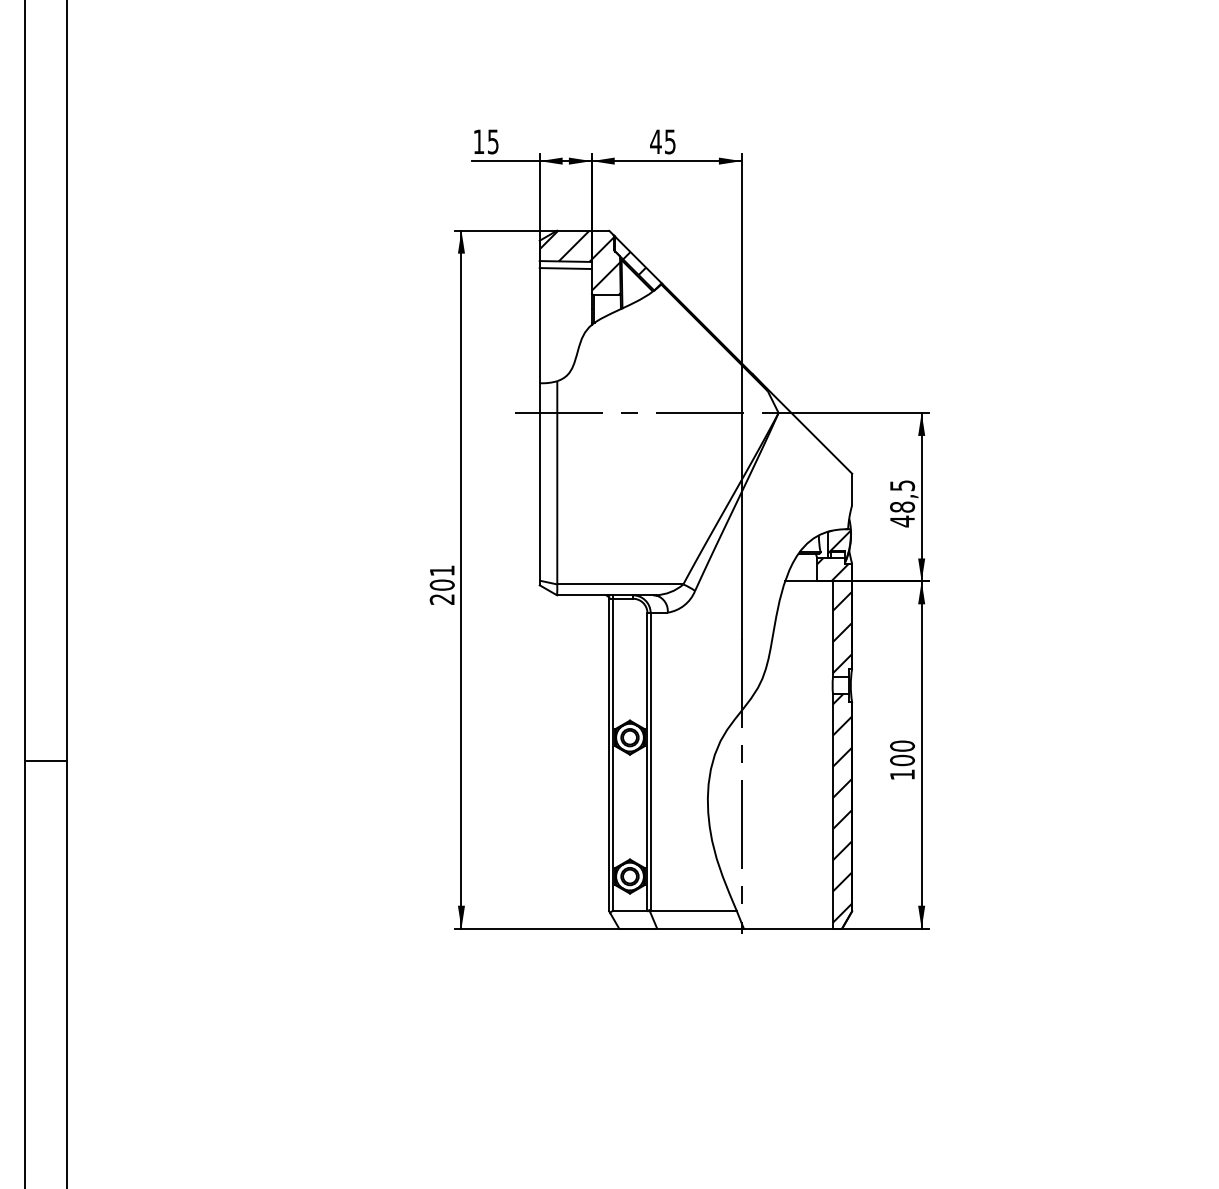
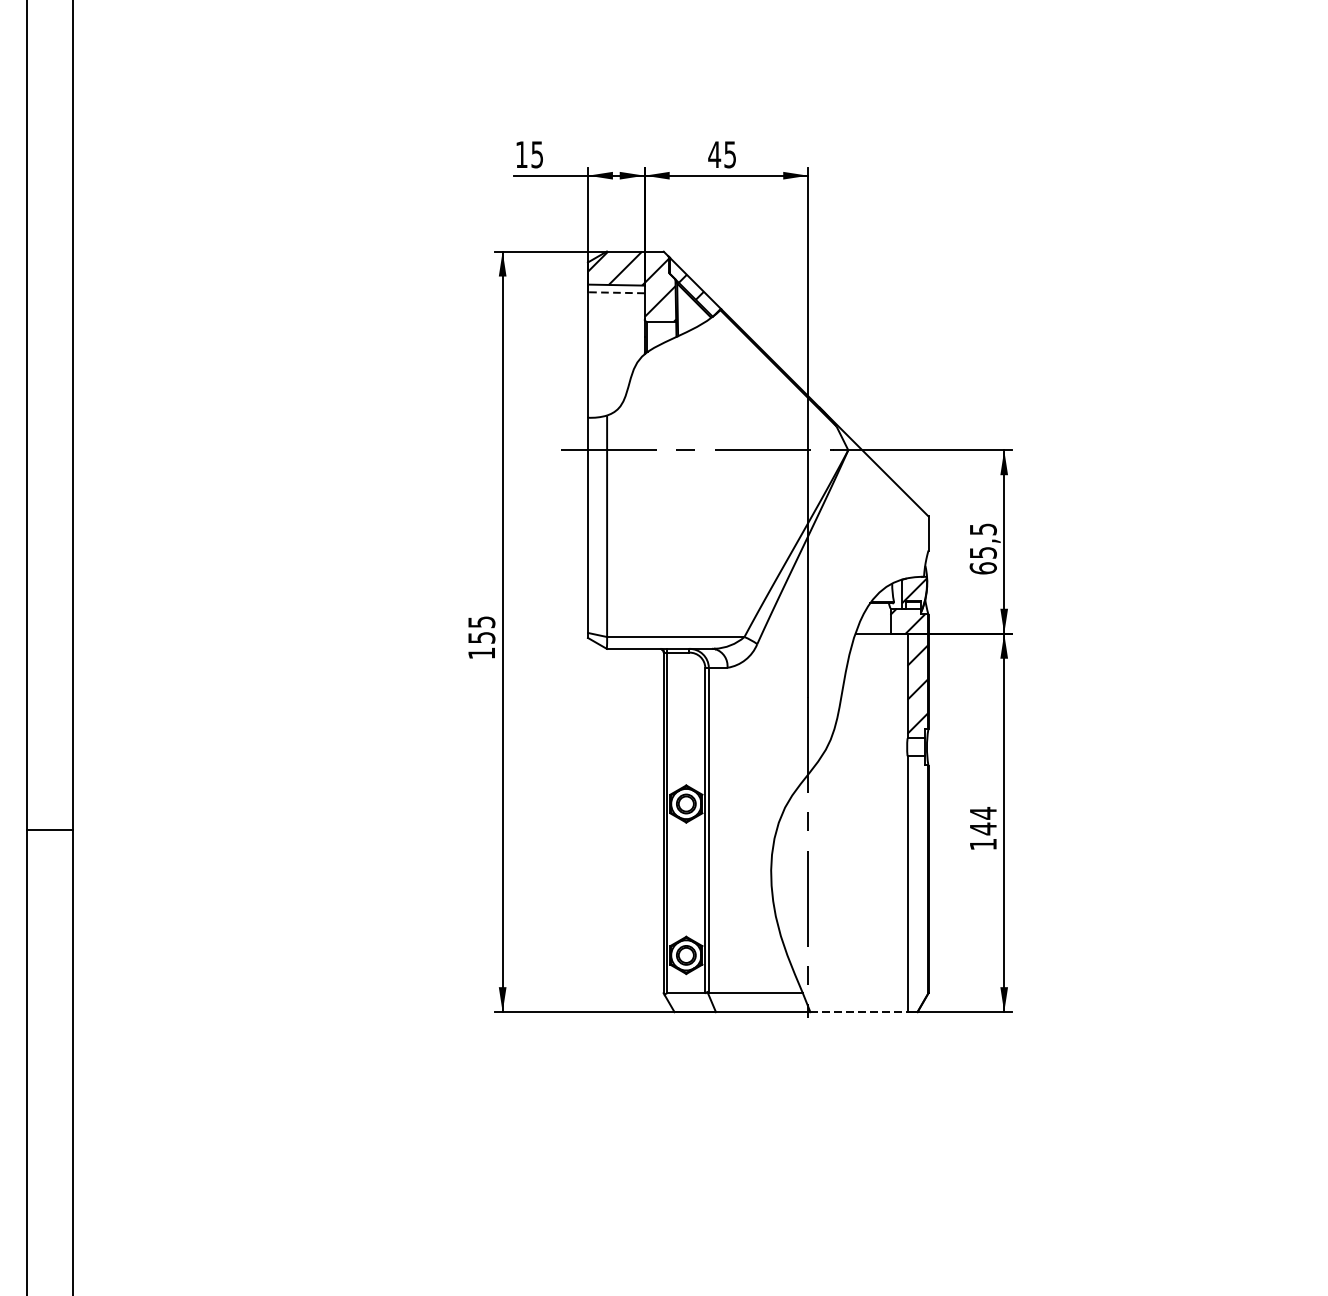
line: (565, 268) -> (616, 292), solid -> dashed
text: (902, 514) -> (983, 560), 48,5 -> 65,5
text: (441, 584) -> (480, 637), 201 -> 155
text: (902, 753) -> (983, 821), 100 -> 144
hatch: (842, 807) -> (917, 880), removed
line: (788, 928) -> (859, 1011), solid -> dashed

